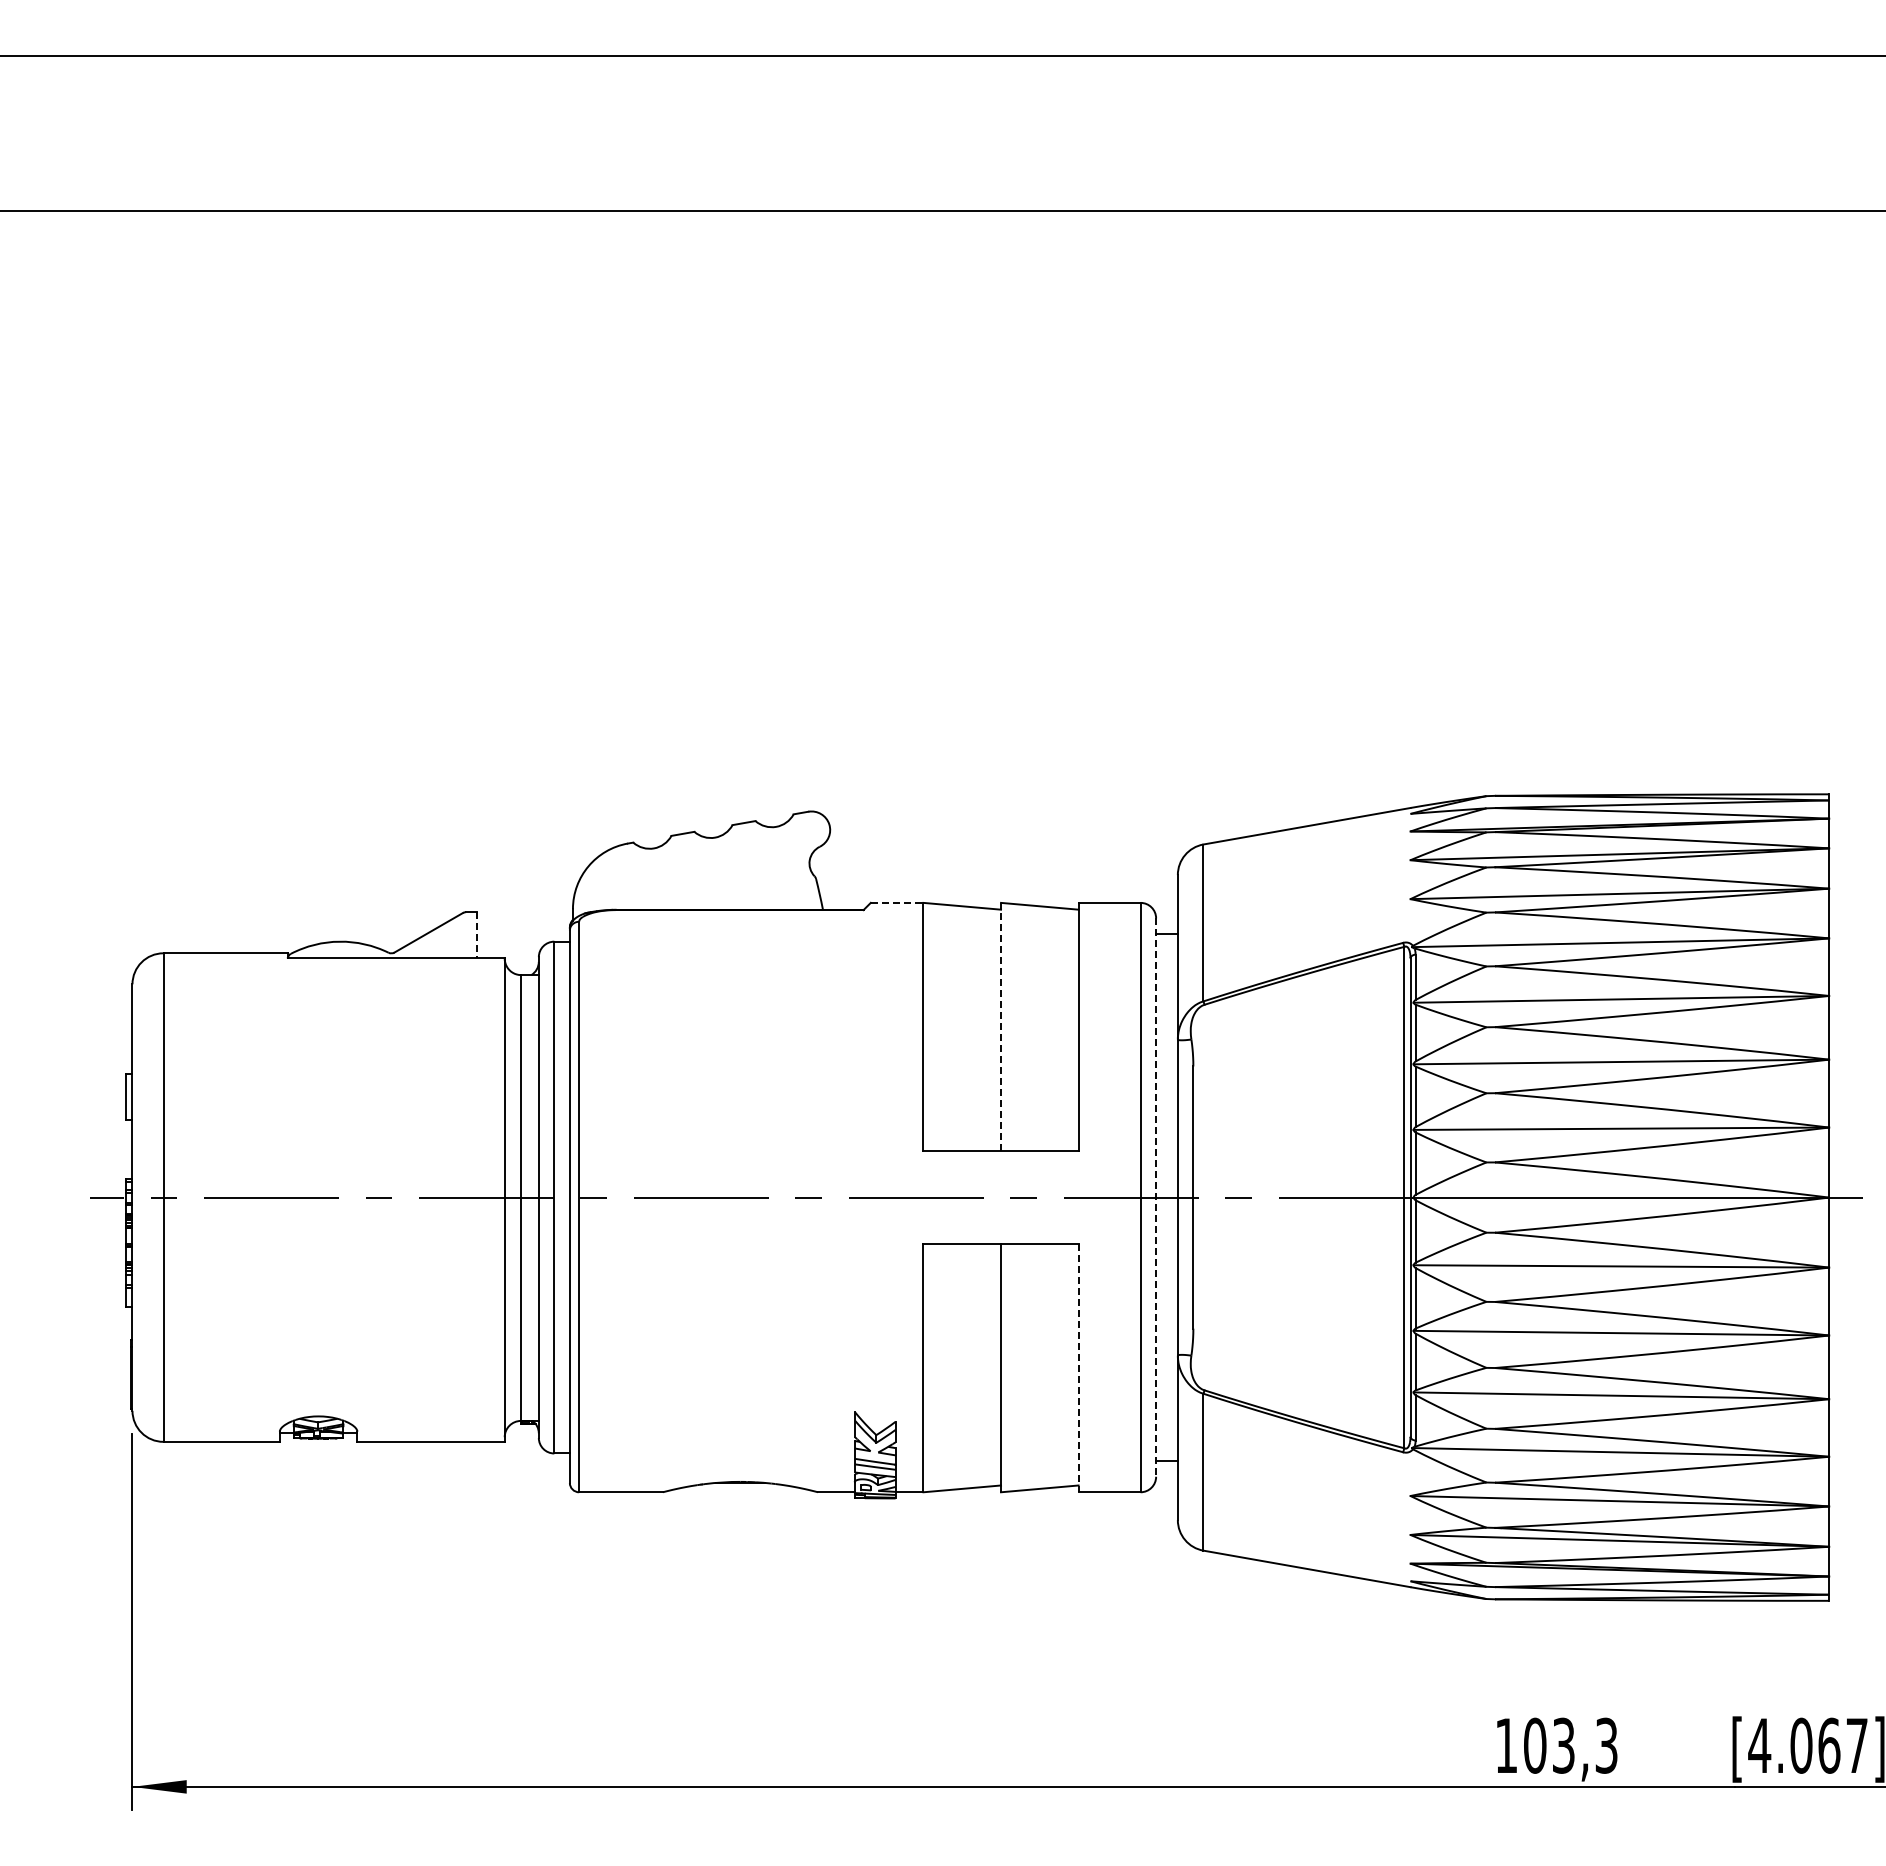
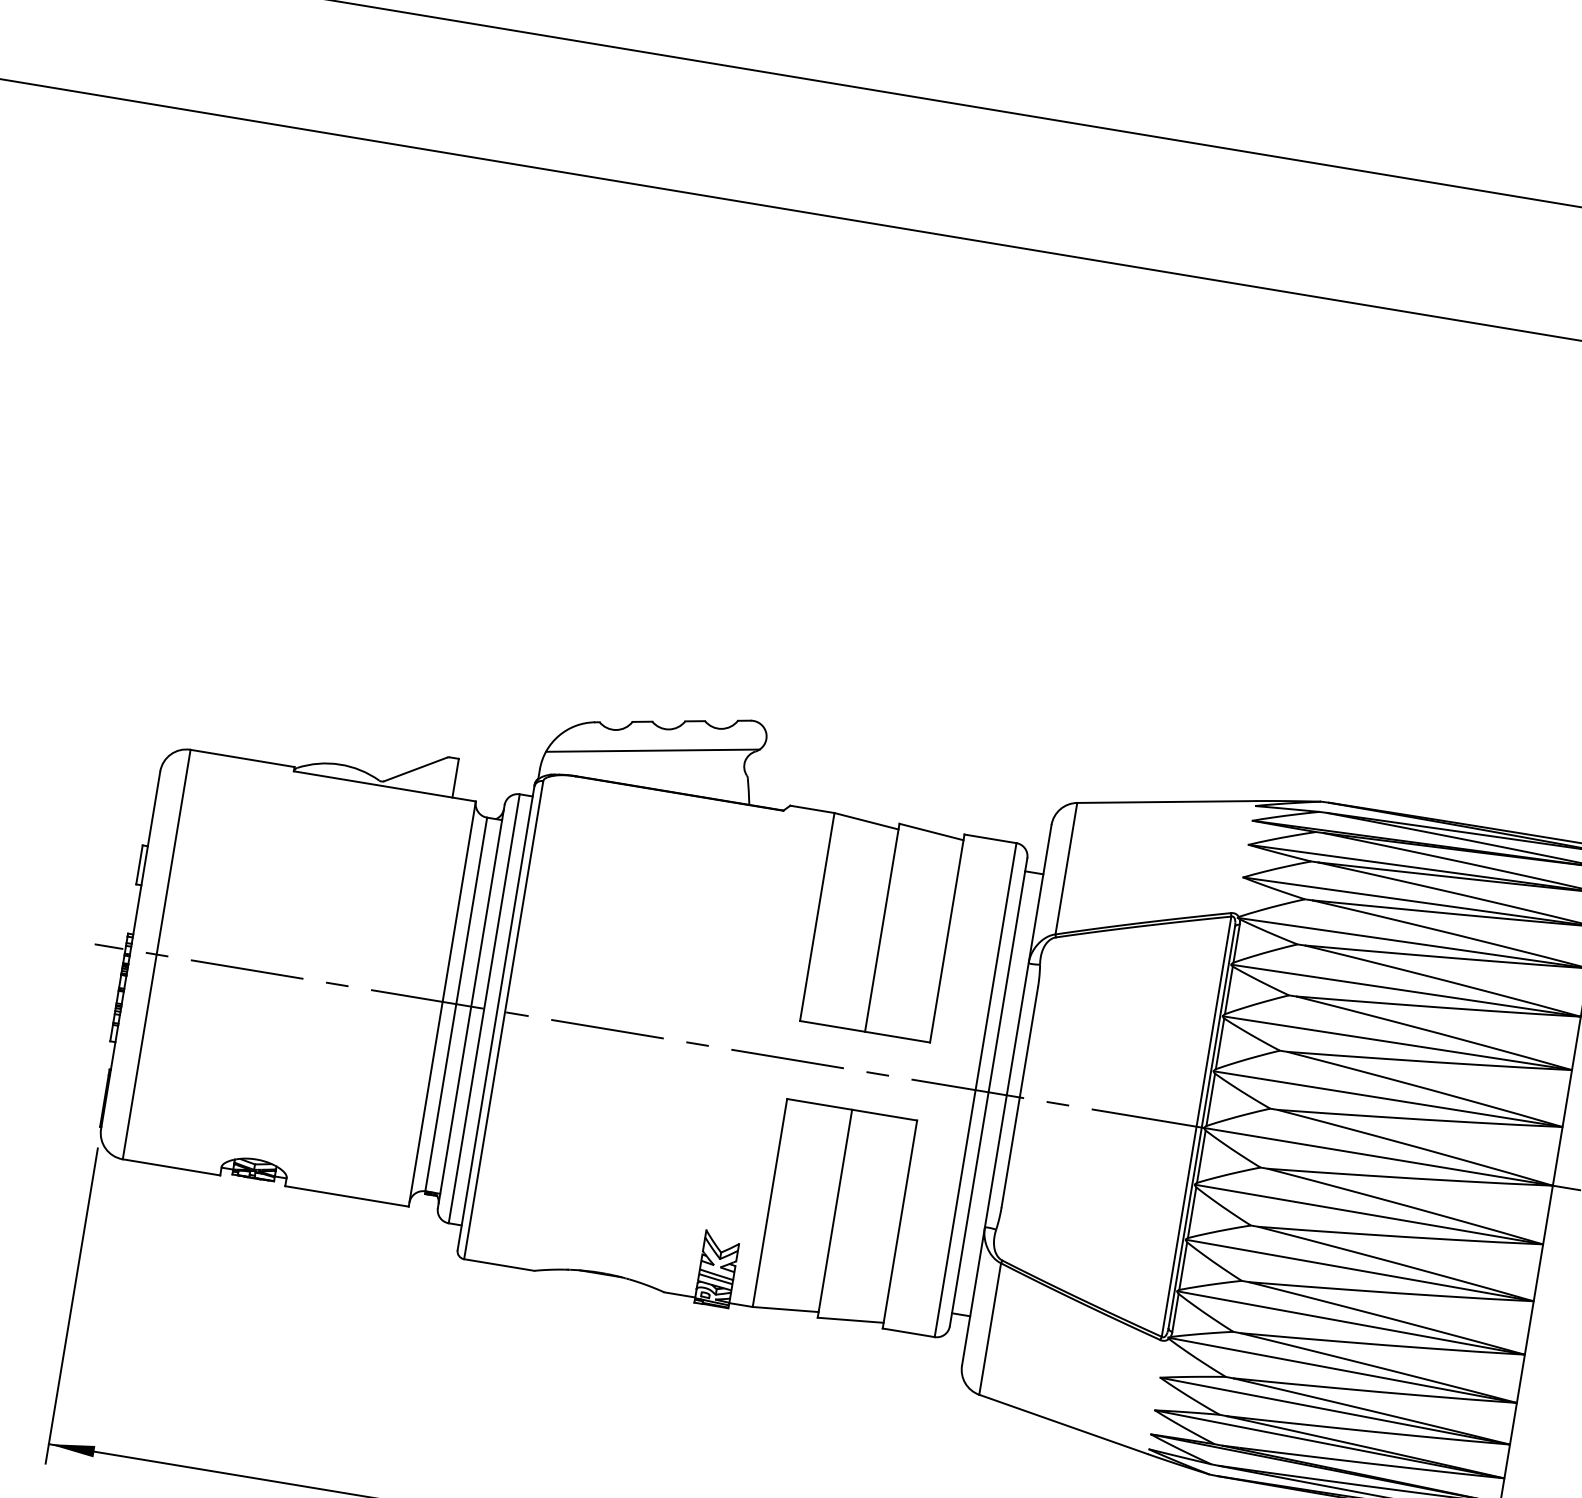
line: (700, 865) -> (652, 750), added
line: (897, 902) -> (812, 809), dashed -> solid
line: (476, 935) -> (455, 778), dashed -> solid
line: (1001, 1026) -> (882, 927), dashed -> solid
line: (1156, 1198) -> (988, 1093), dashed -> solid
line: (1078, 1368) -> (899, 1224), dashed -> solid

